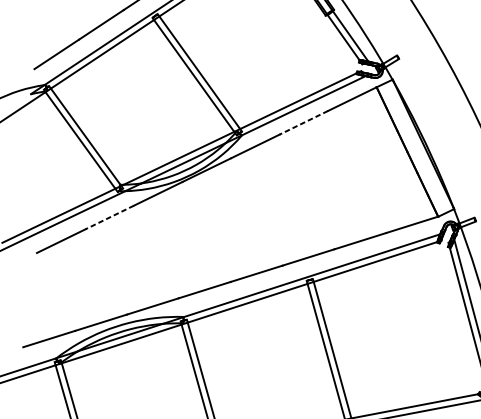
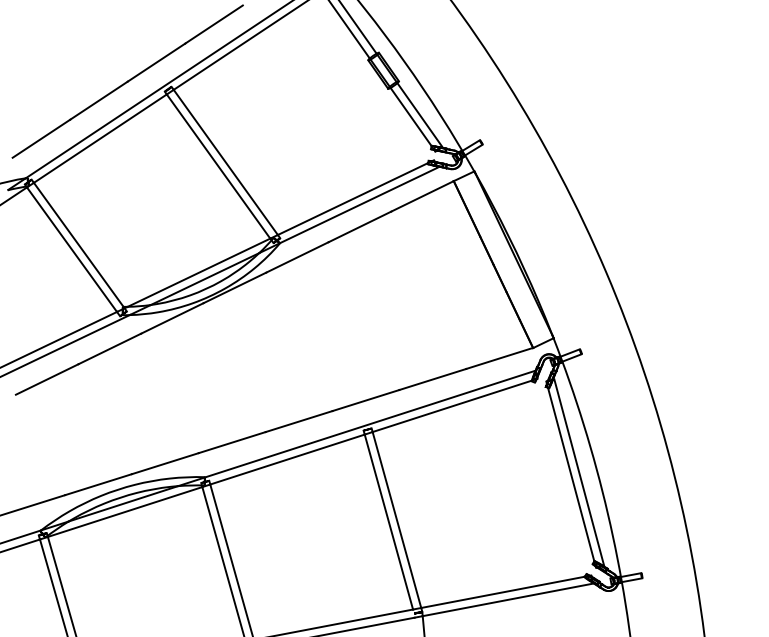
line: (303, 122) -> (359, 226), dashed -> solid
line: (109, 217) -> (109, 348), dashed -> solid

